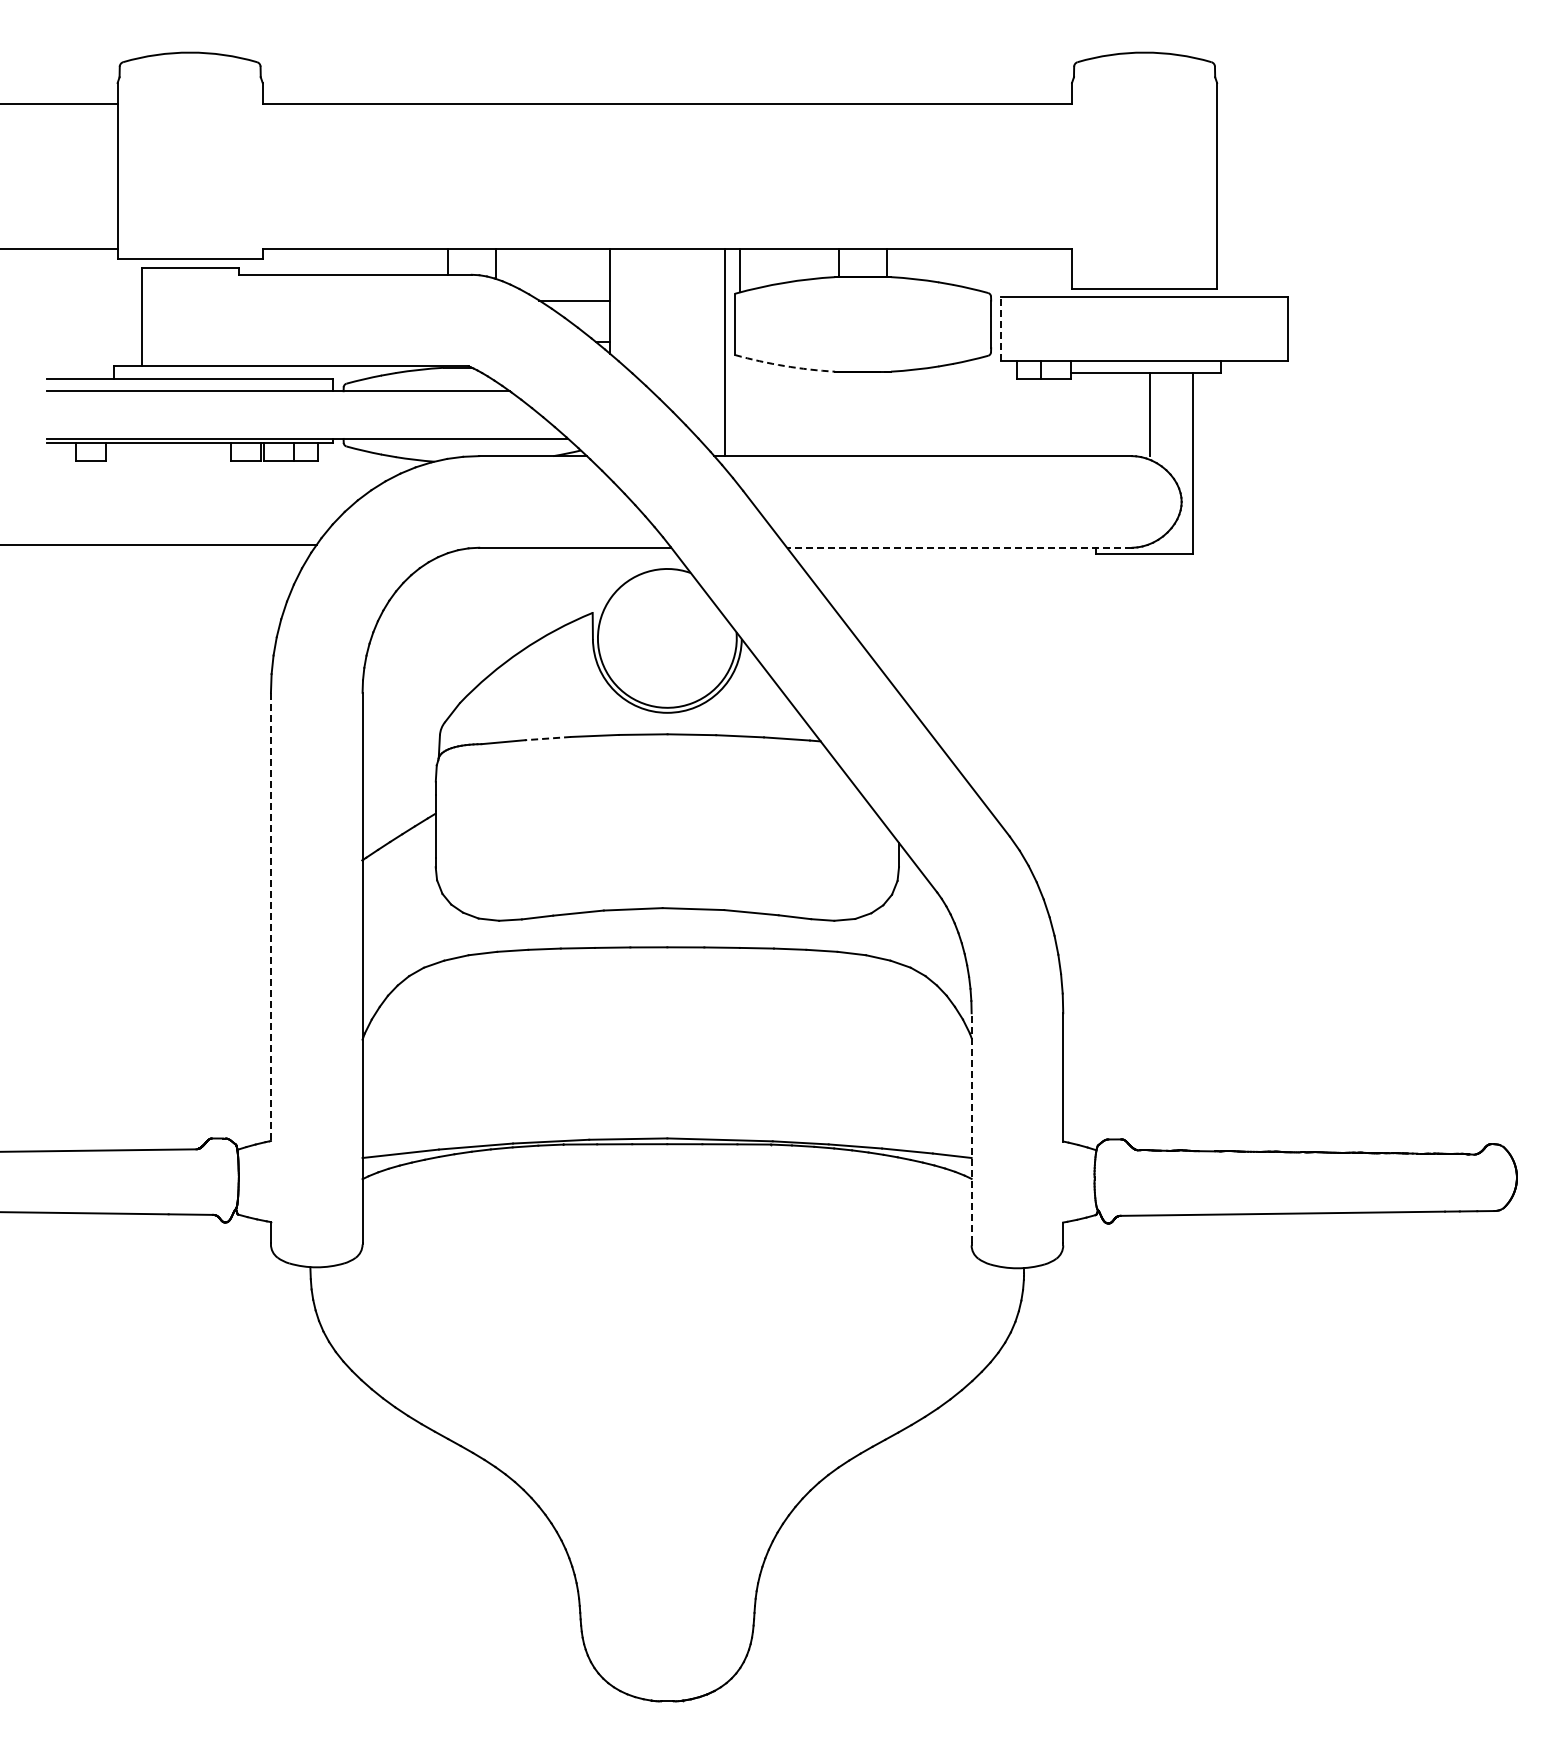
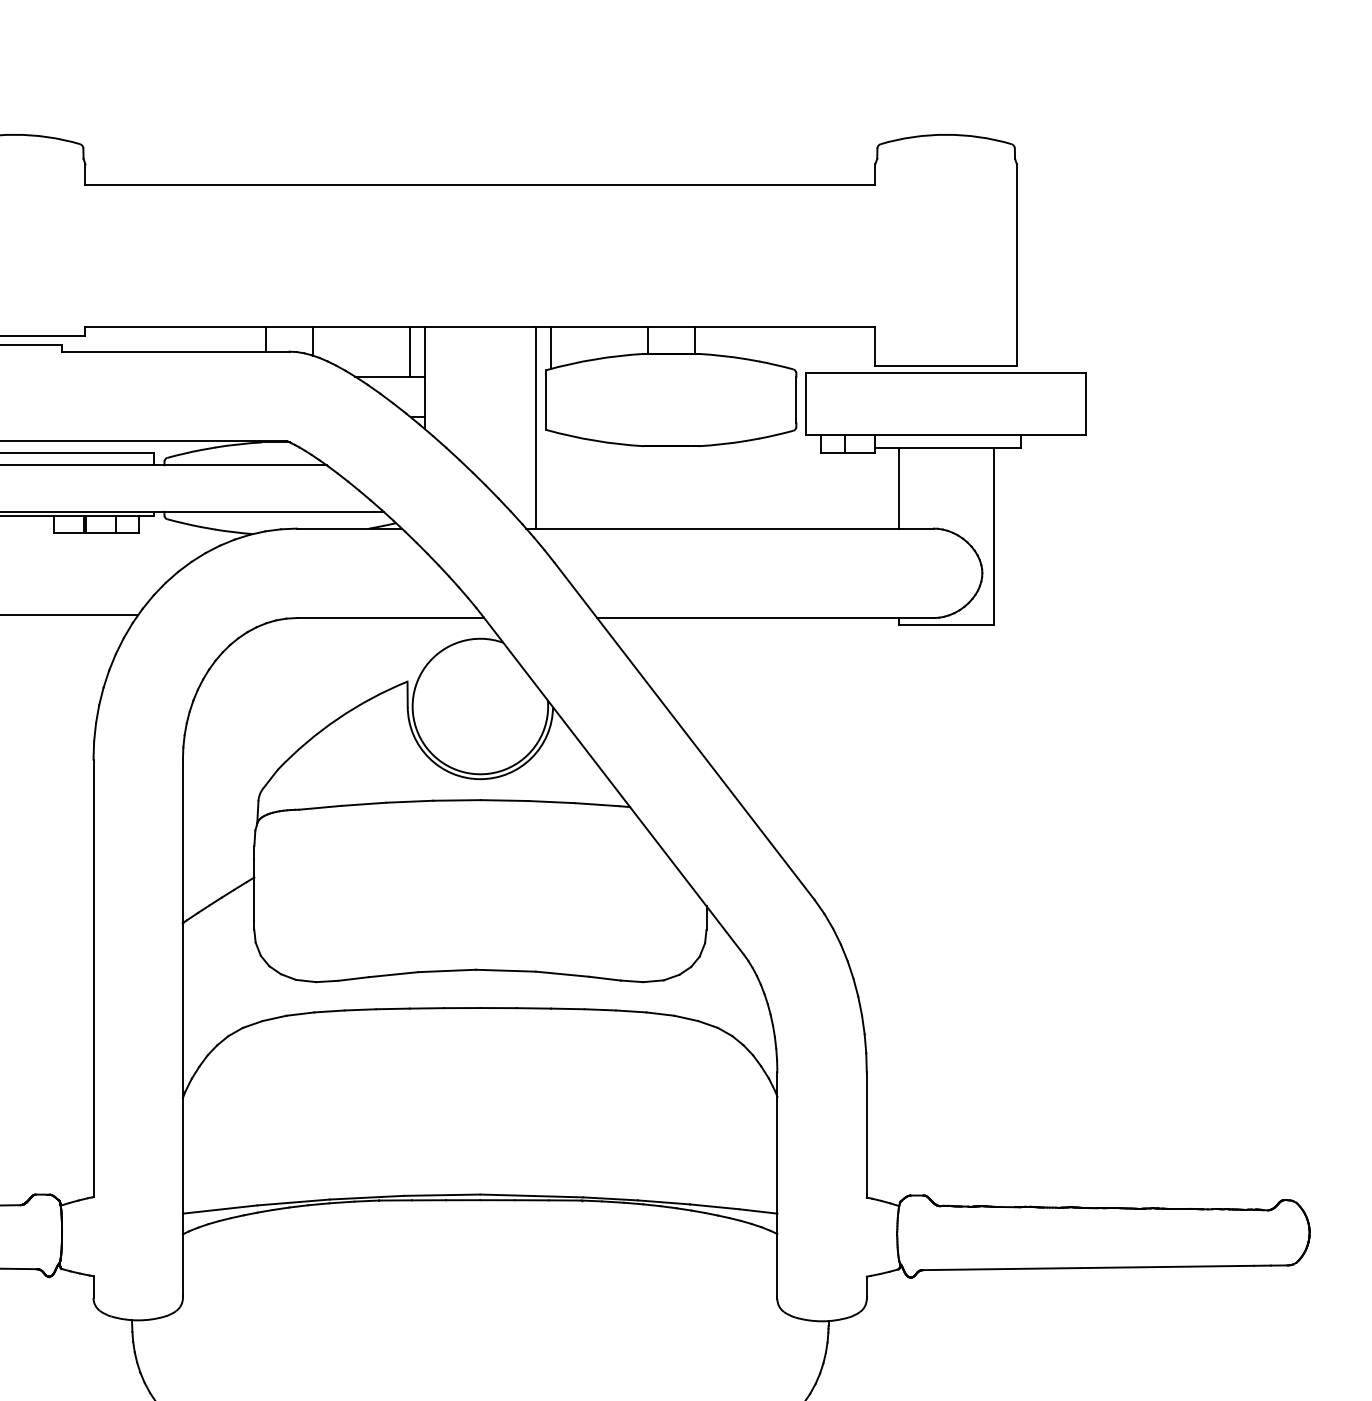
line: (594, 274) -> (409, 351), added
line: (1001, 328) -> (806, 404), dashed -> solid
arc: (784, 366) -> (594, 441), dashed -> solid
line: (1149, 414) -> (898, 487), moved
line: (959, 547) -> (765, 617), dashed -> solid
line: (547, 738) -> (363, 804), dashed -> solid
line: (270, 917) -> (93, 978), dashed -> solid
line: (971, 1127) -> (777, 1183), dashed -> solid

